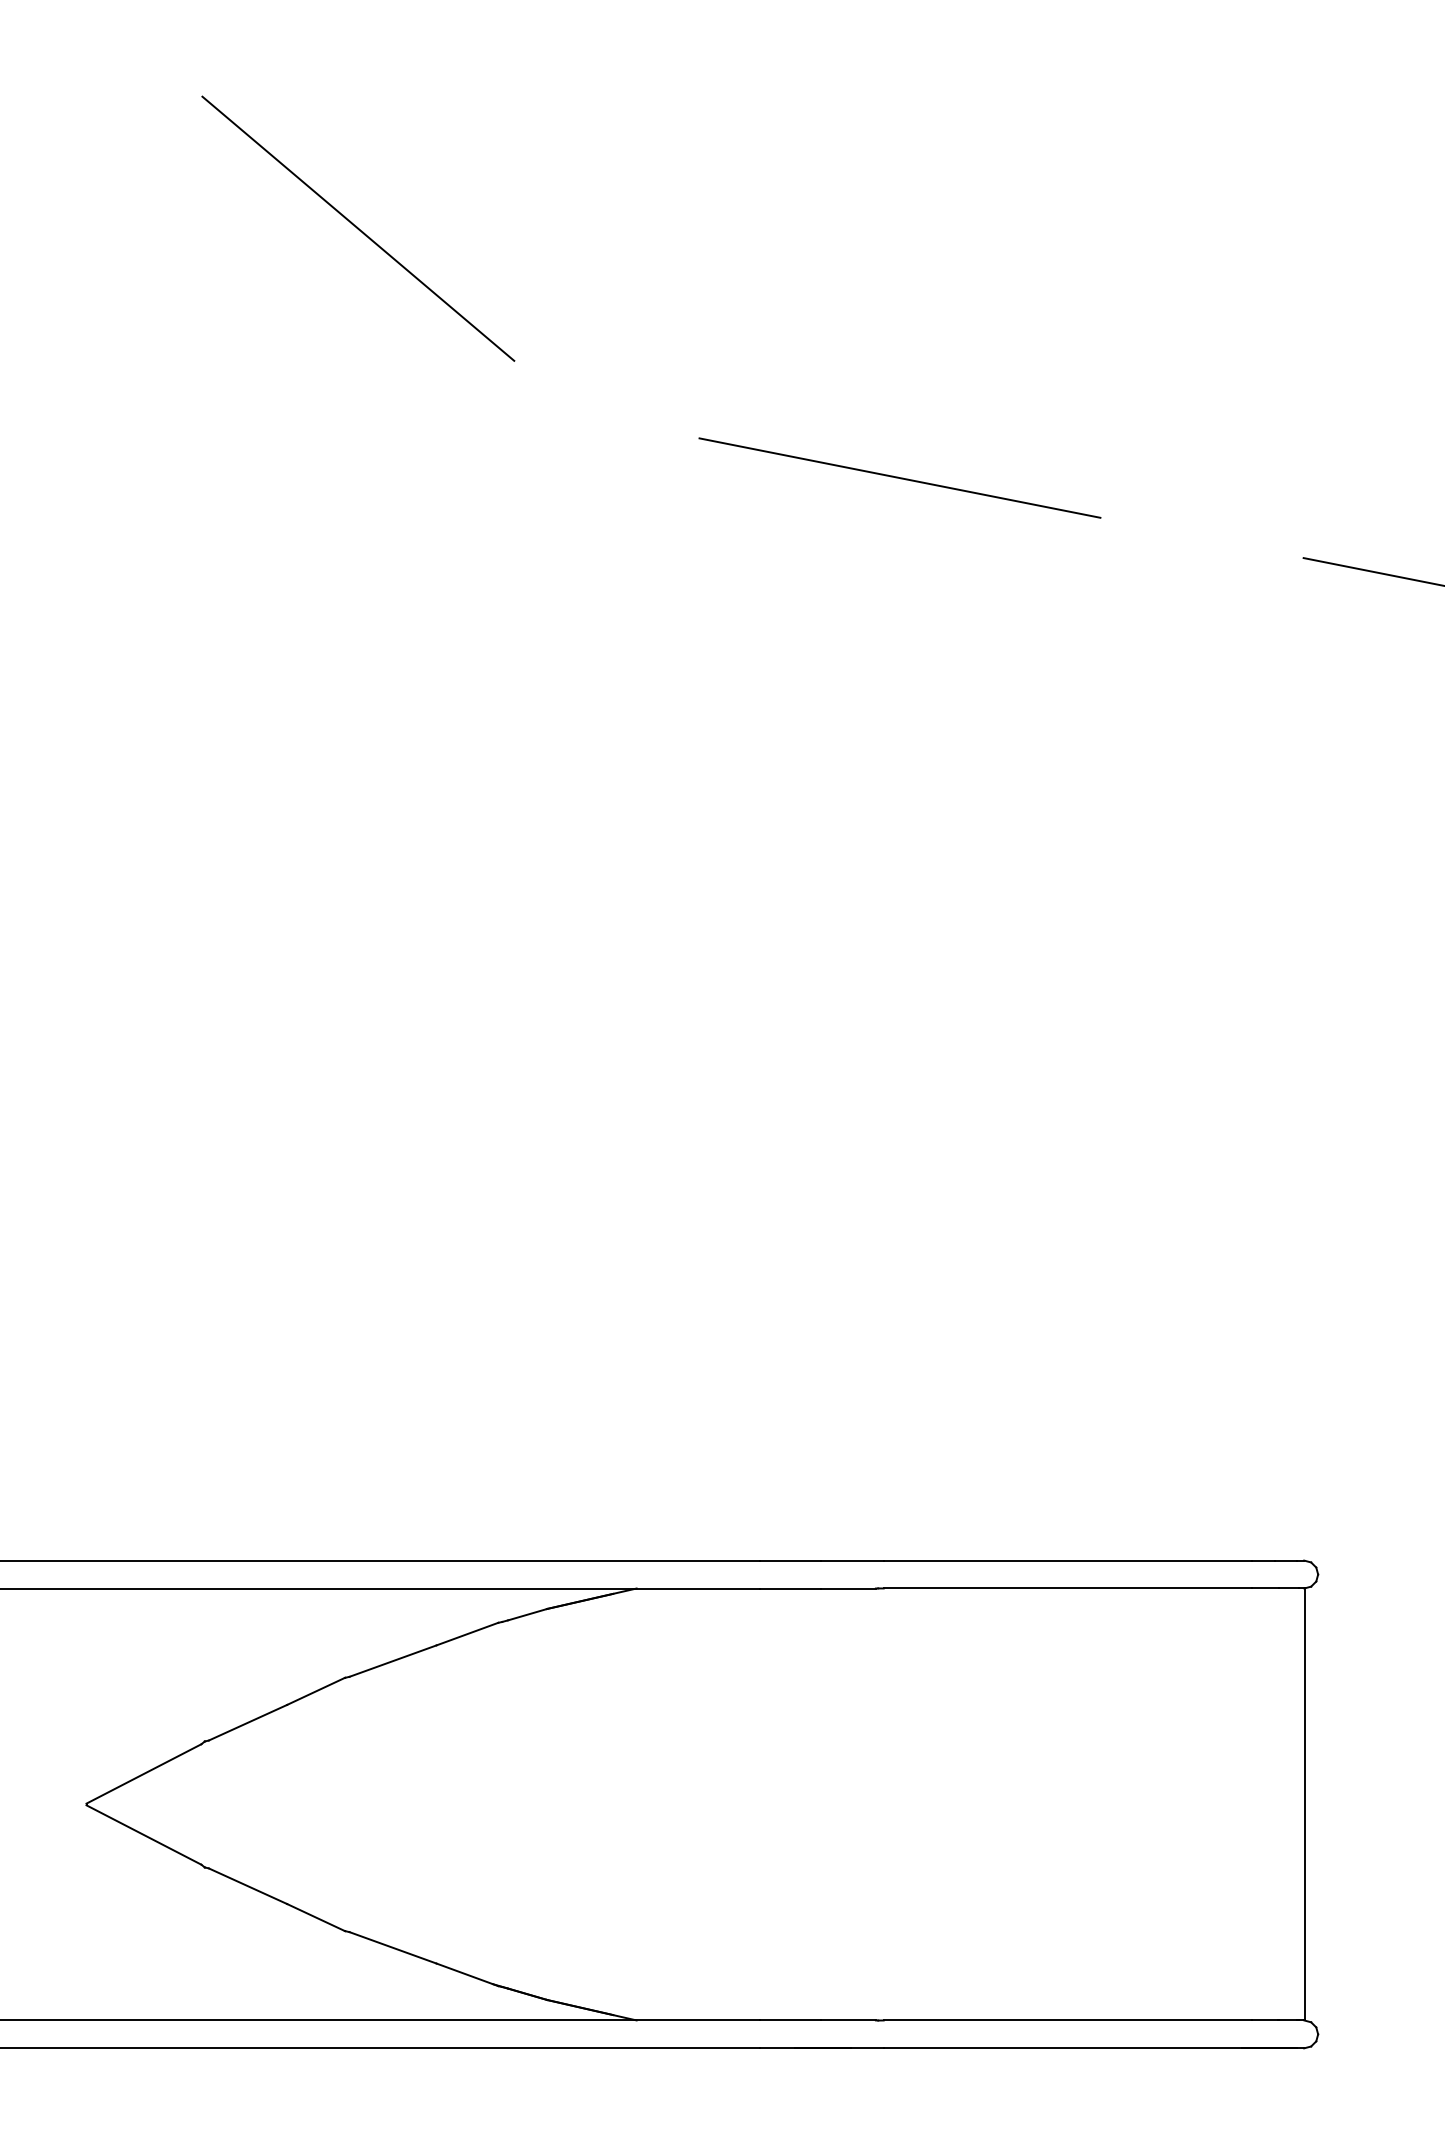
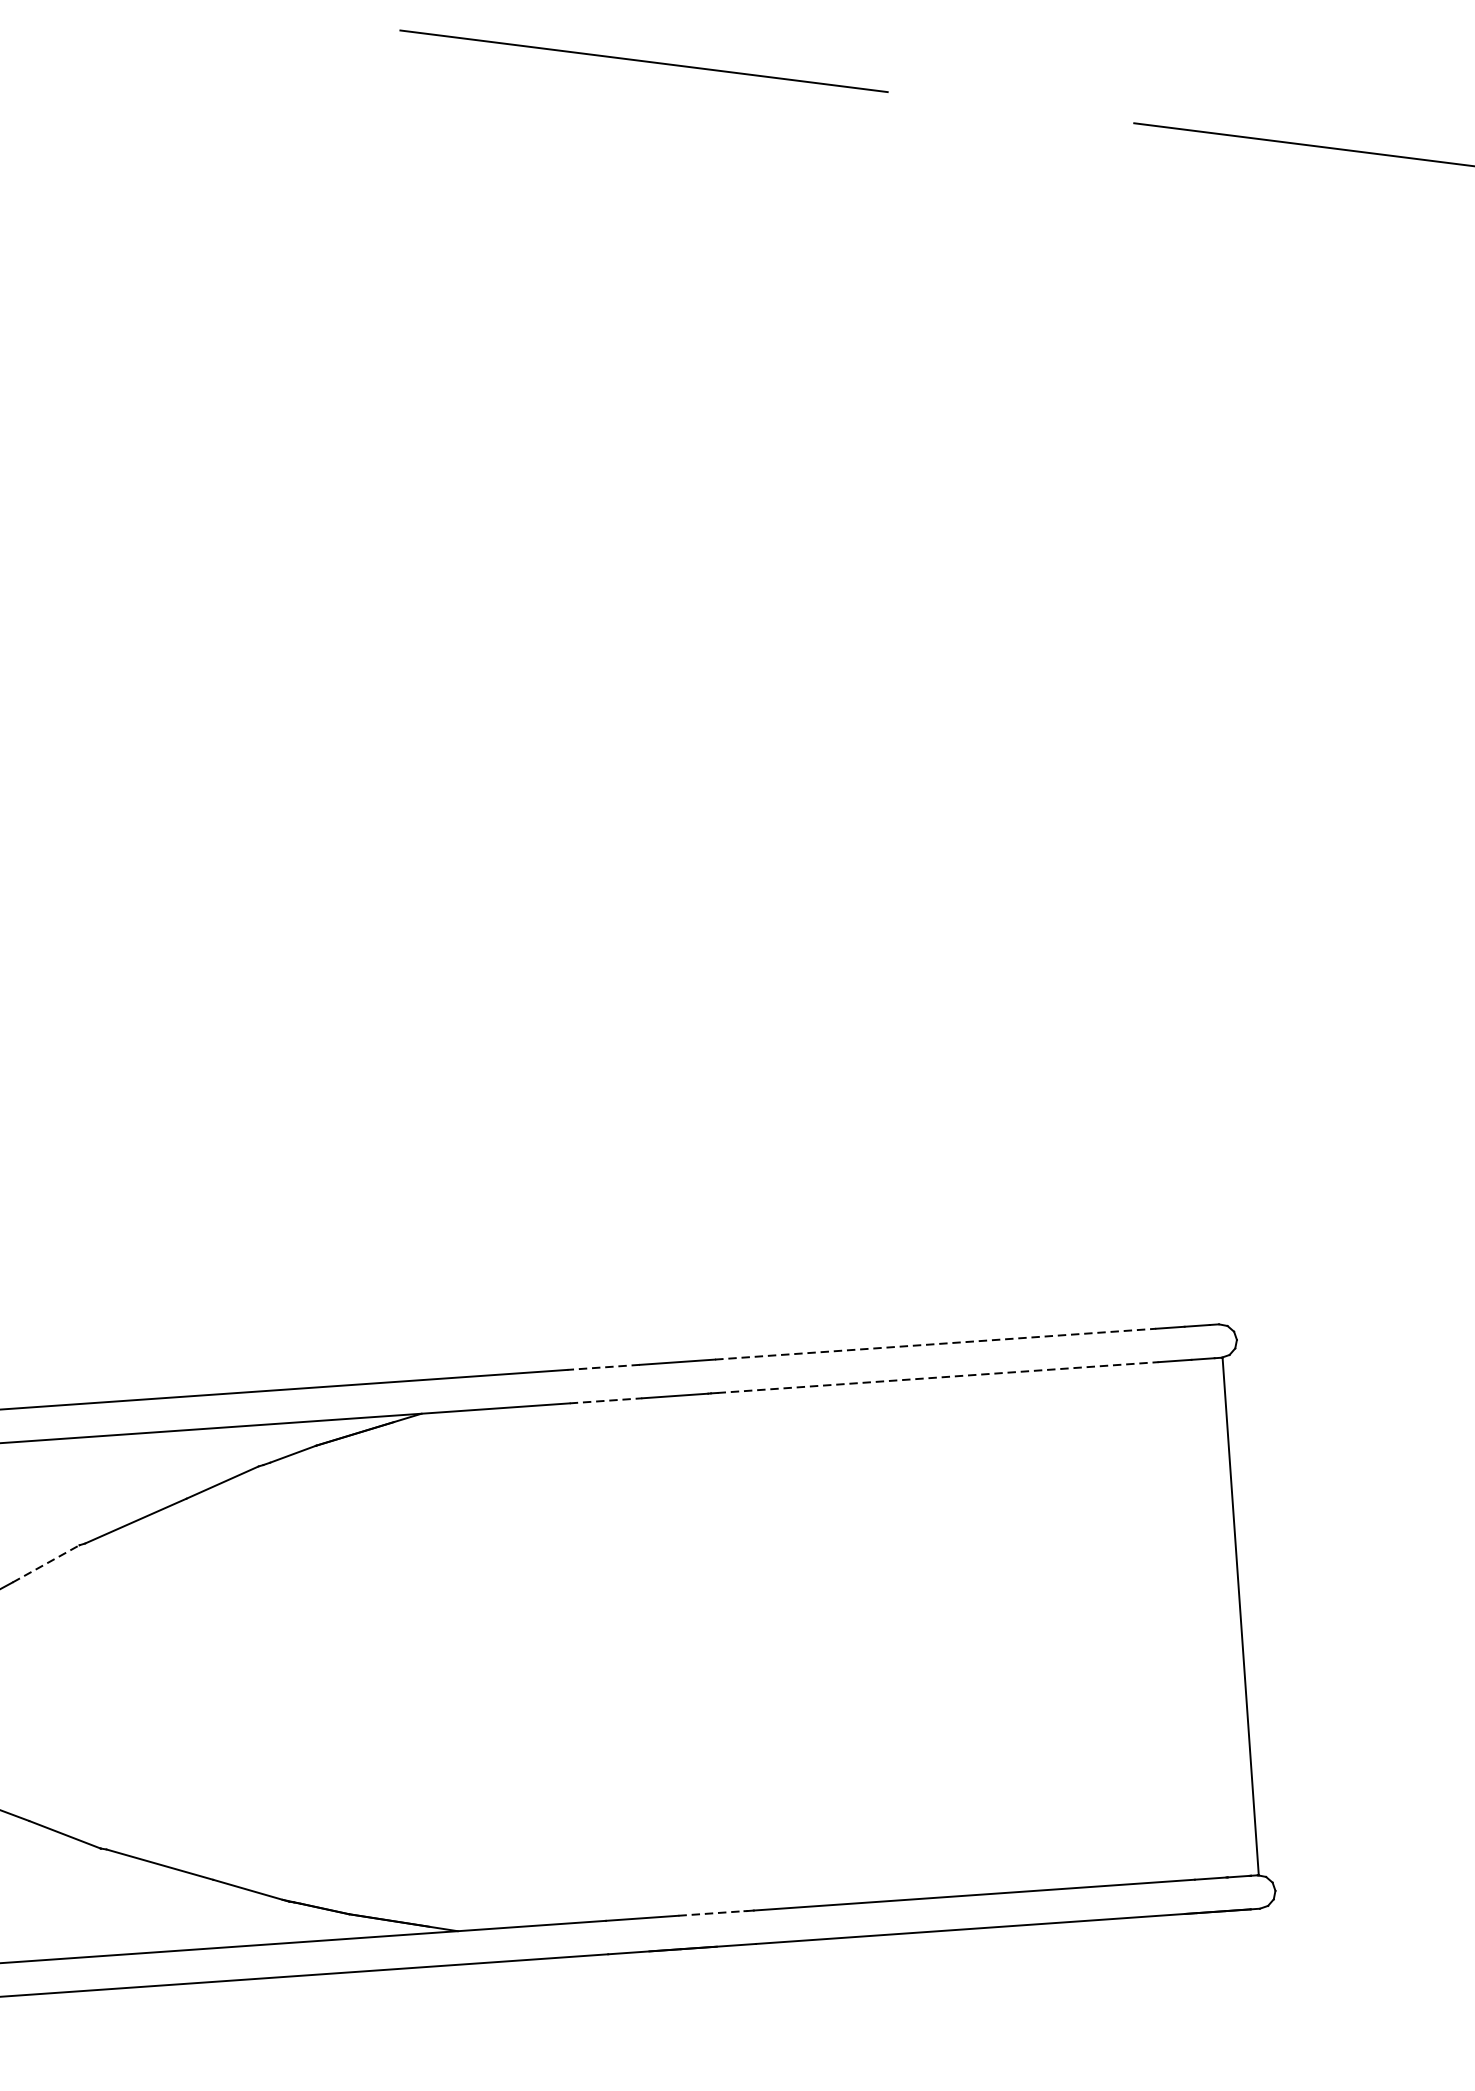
line: (790, 1560) -> (603, 1367), solid -> dashed
line: (1068, 1560) -> (936, 1343), solid -> dashed
line: (791, 1588) -> (607, 1400), solid -> dashed
line: (1068, 1588) -> (938, 1377), solid -> dashed
line: (316, 1691) -> (46, 1563), solid -> dashed
line: (848, 2020) -> (711, 1913), solid -> dashed

